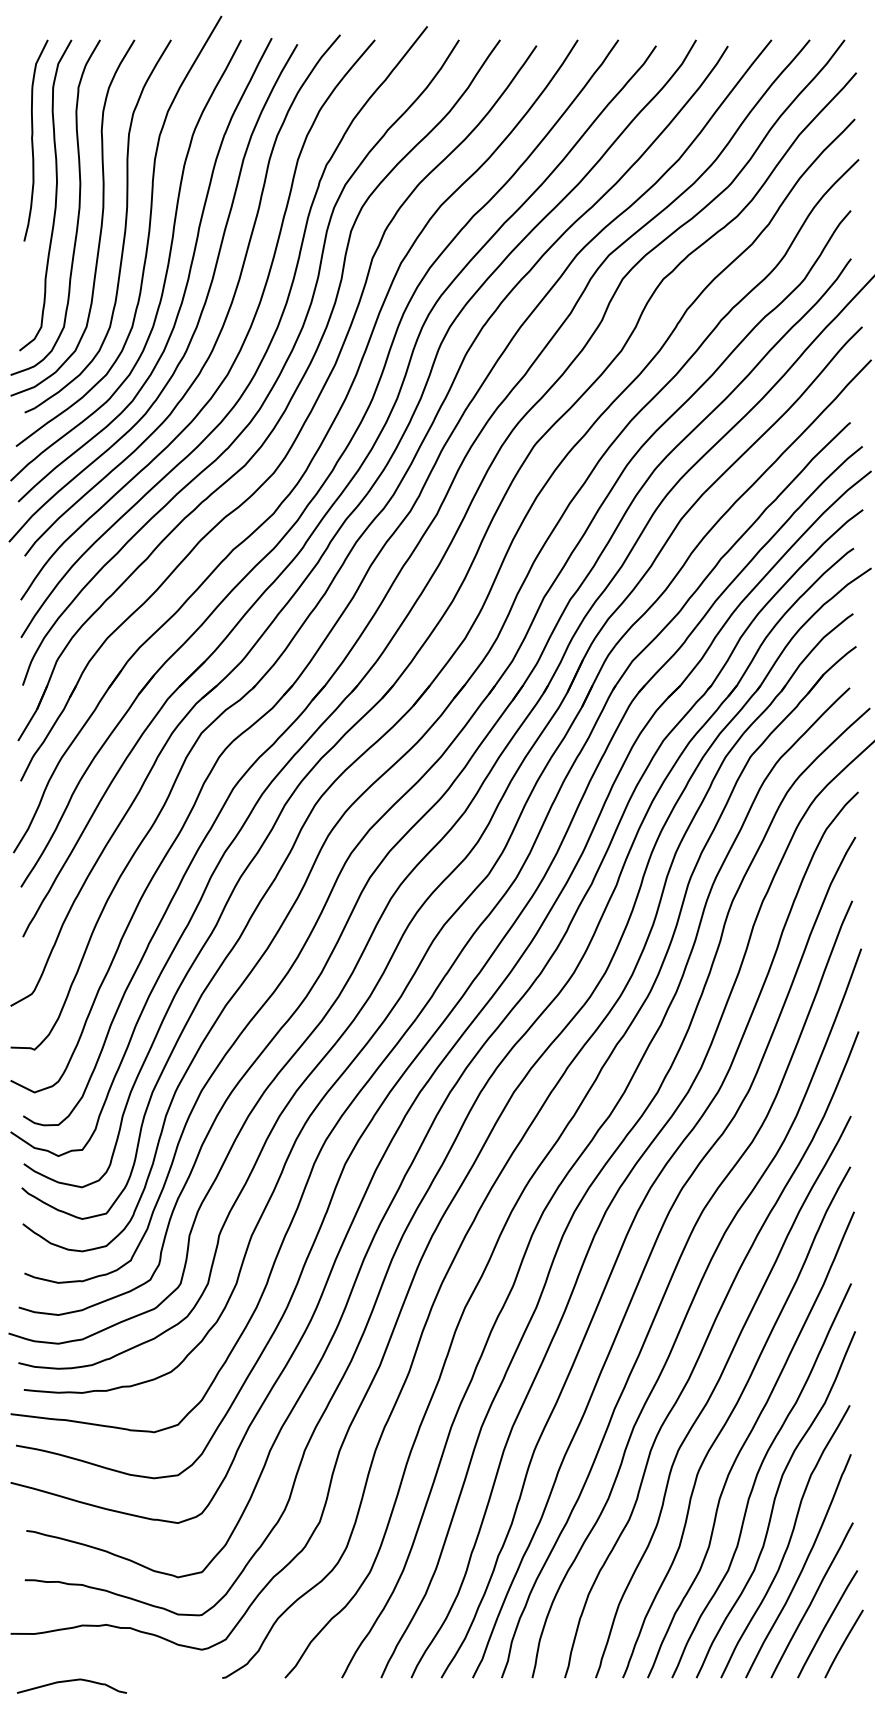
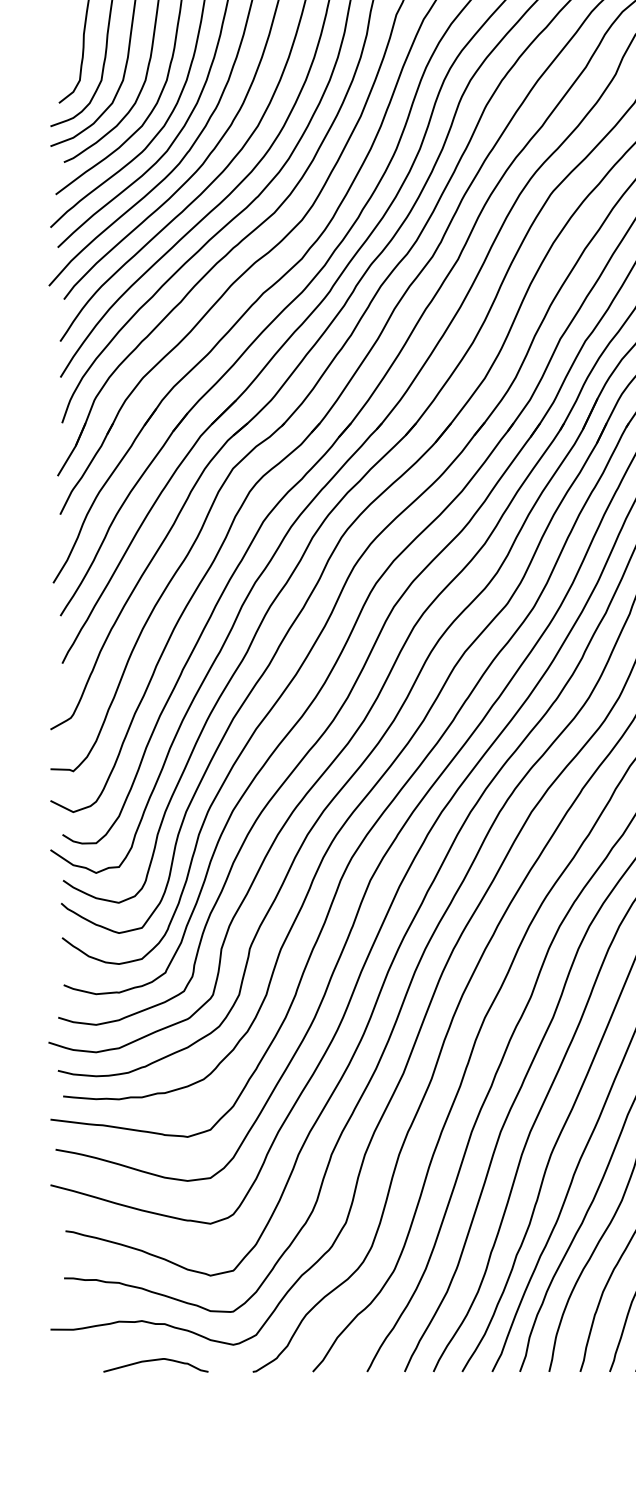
curve: (71, 1681) -> (155, 1360), moved

